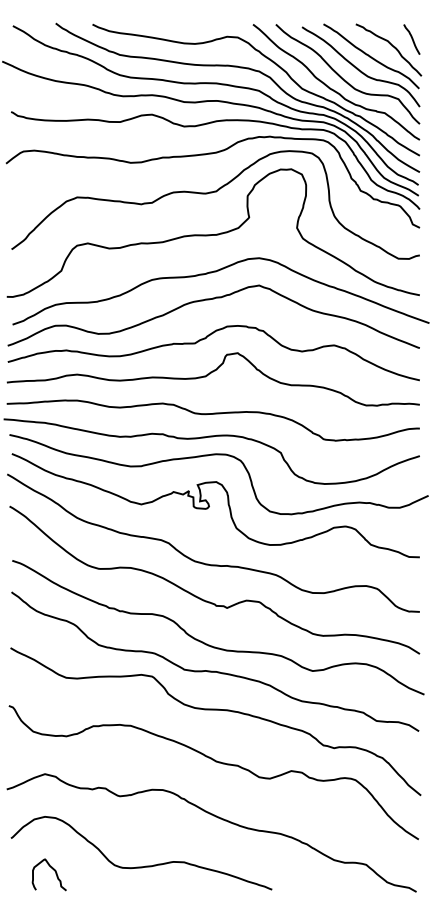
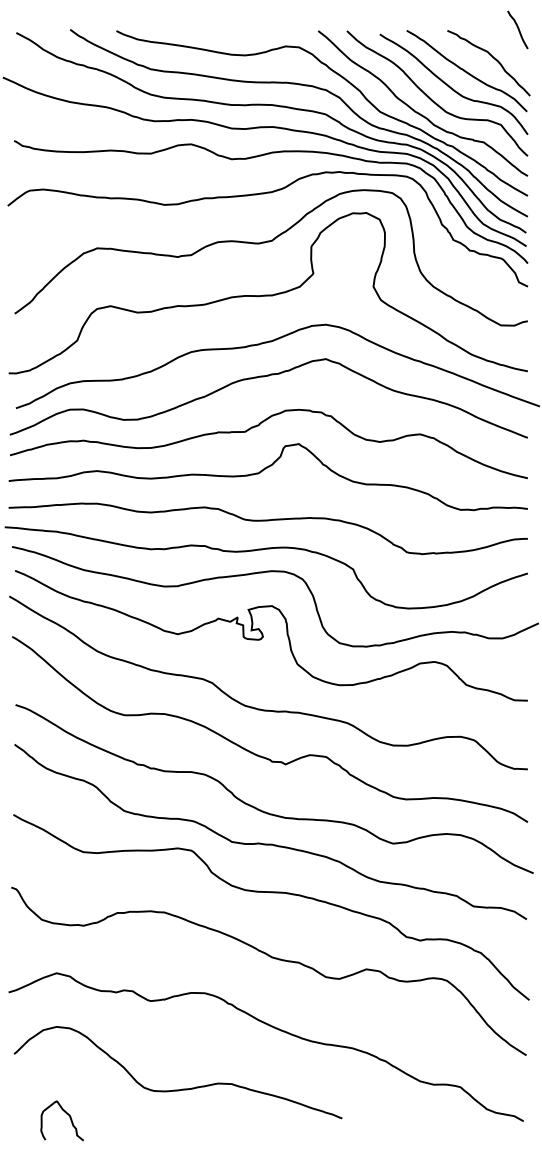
curve: (411, 39) -> (517, 29), moved
curve: (52, 869) -> (66, 1114), moved

